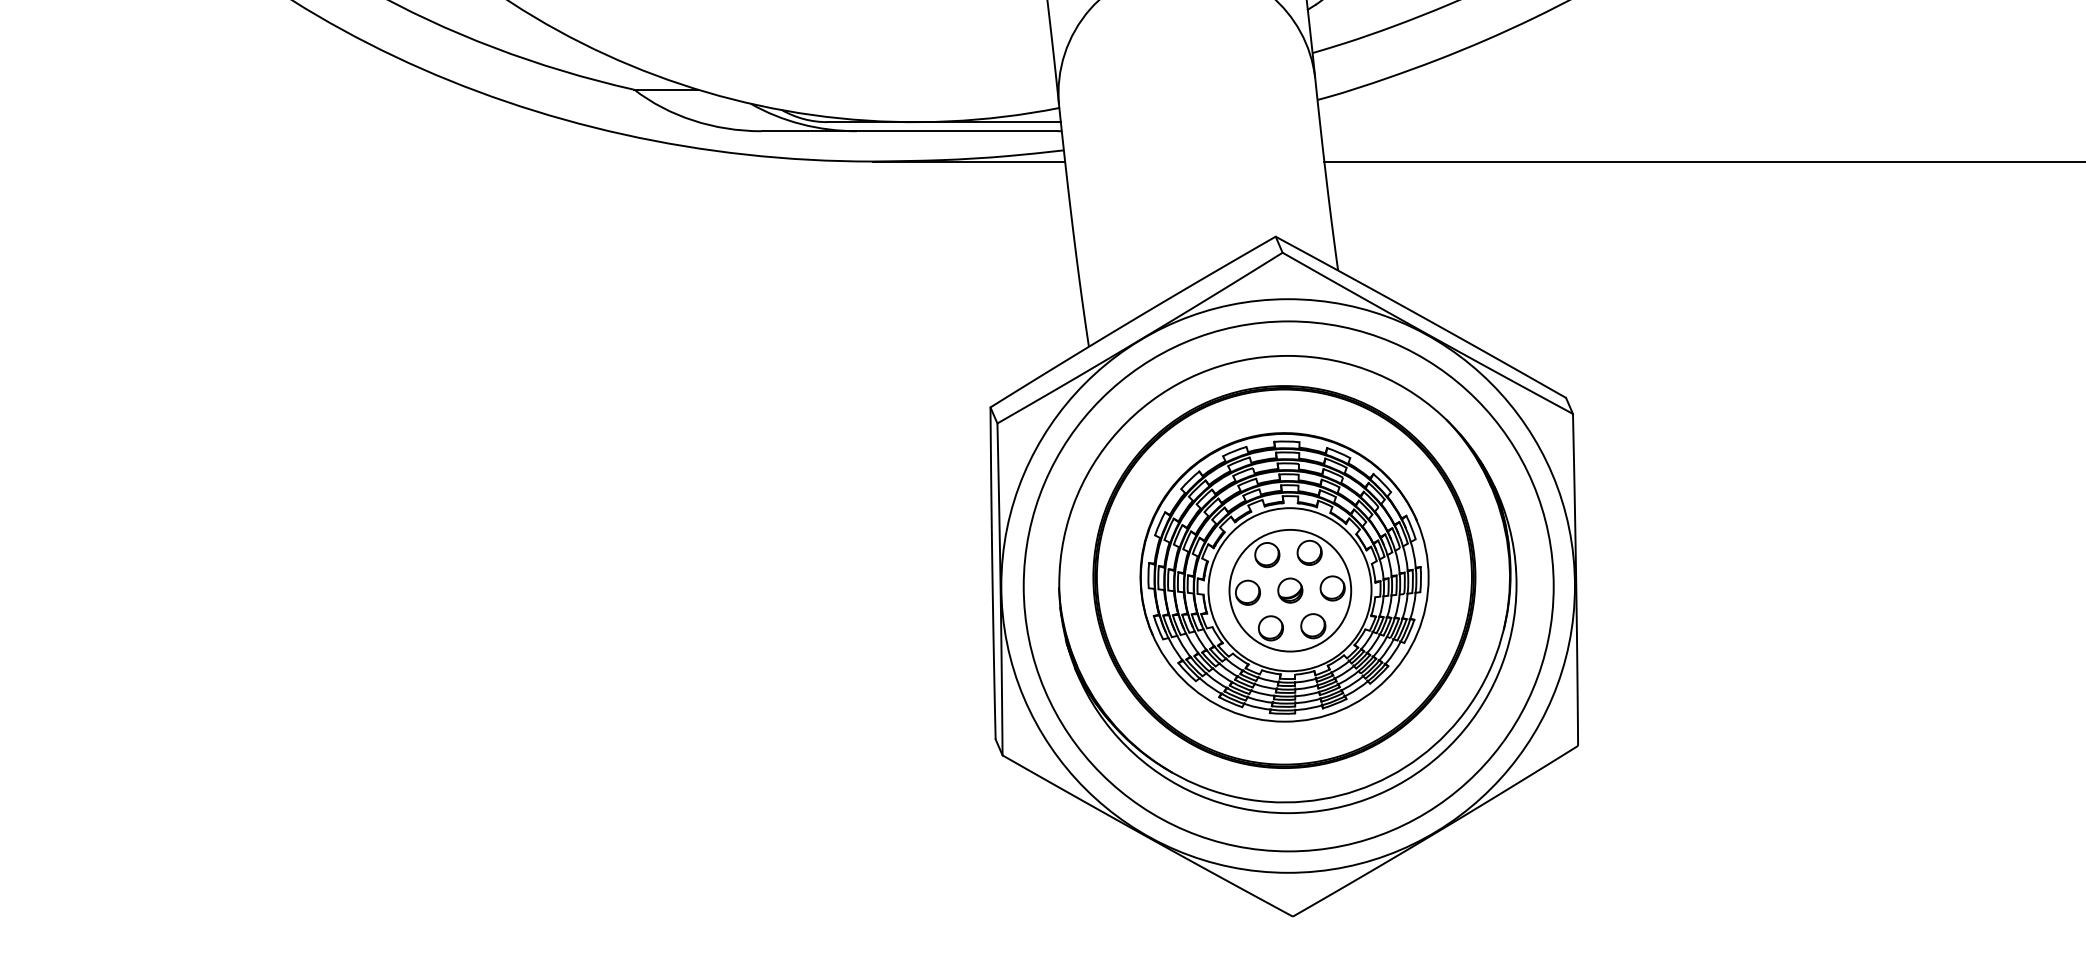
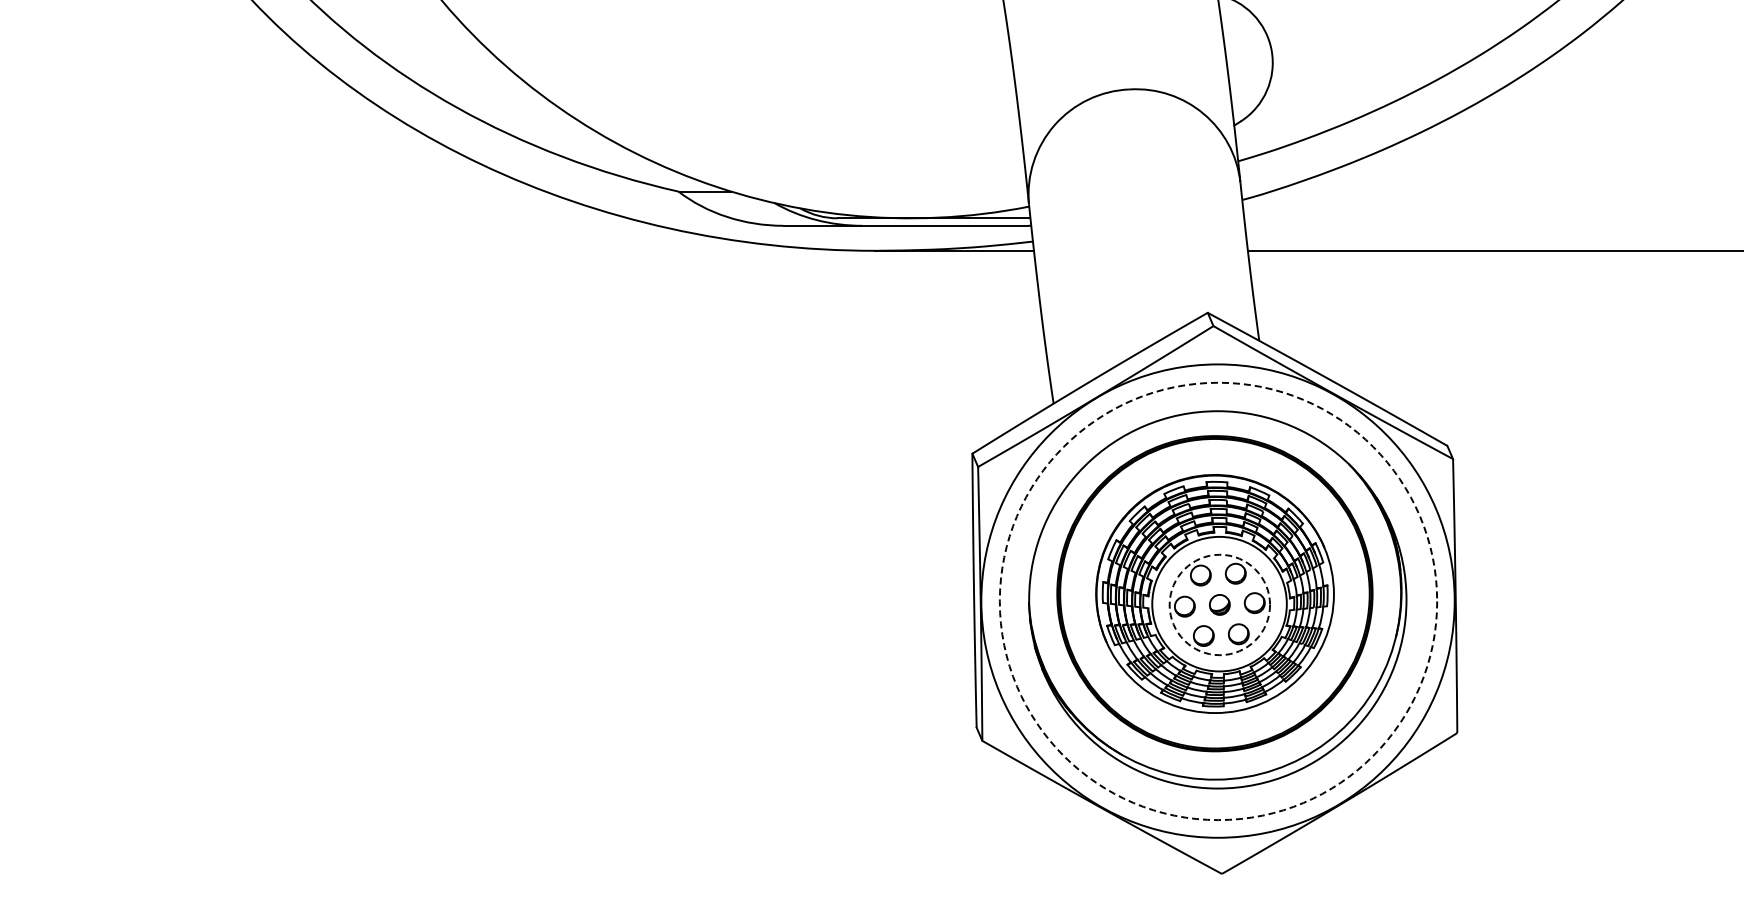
circle: (1288, 586) -> (1218, 601), solid -> dashed
circle: (1289, 590) -> (1219, 604), solid -> dashed

